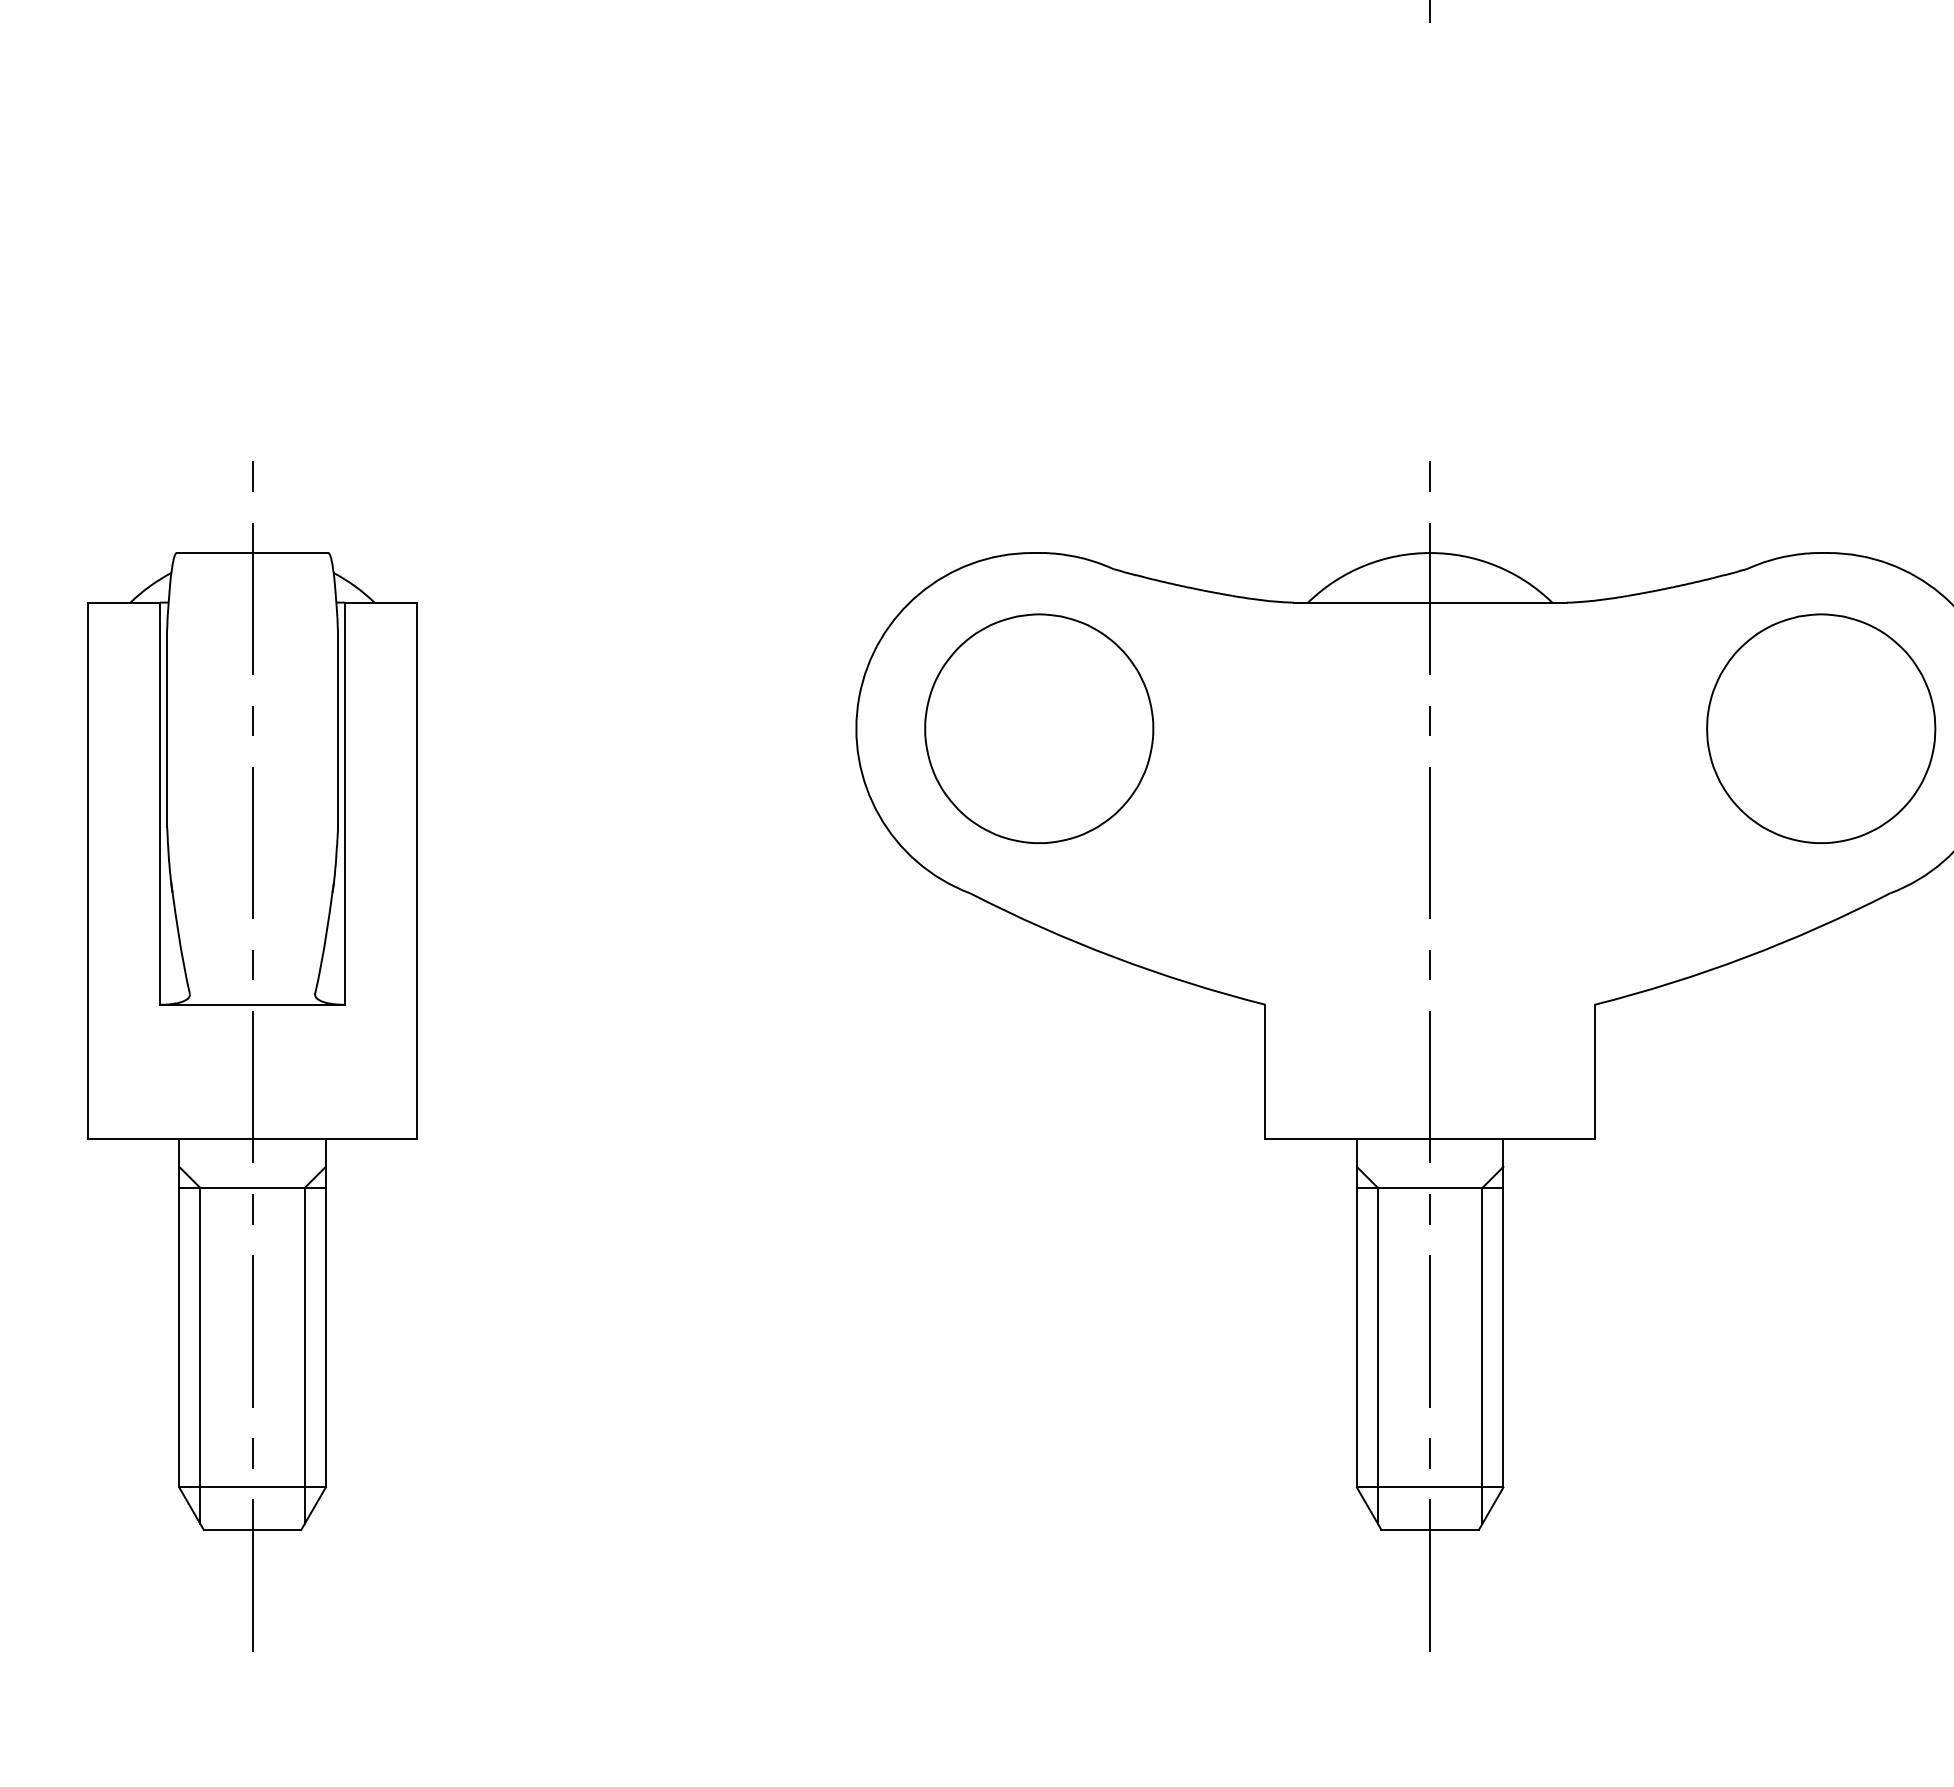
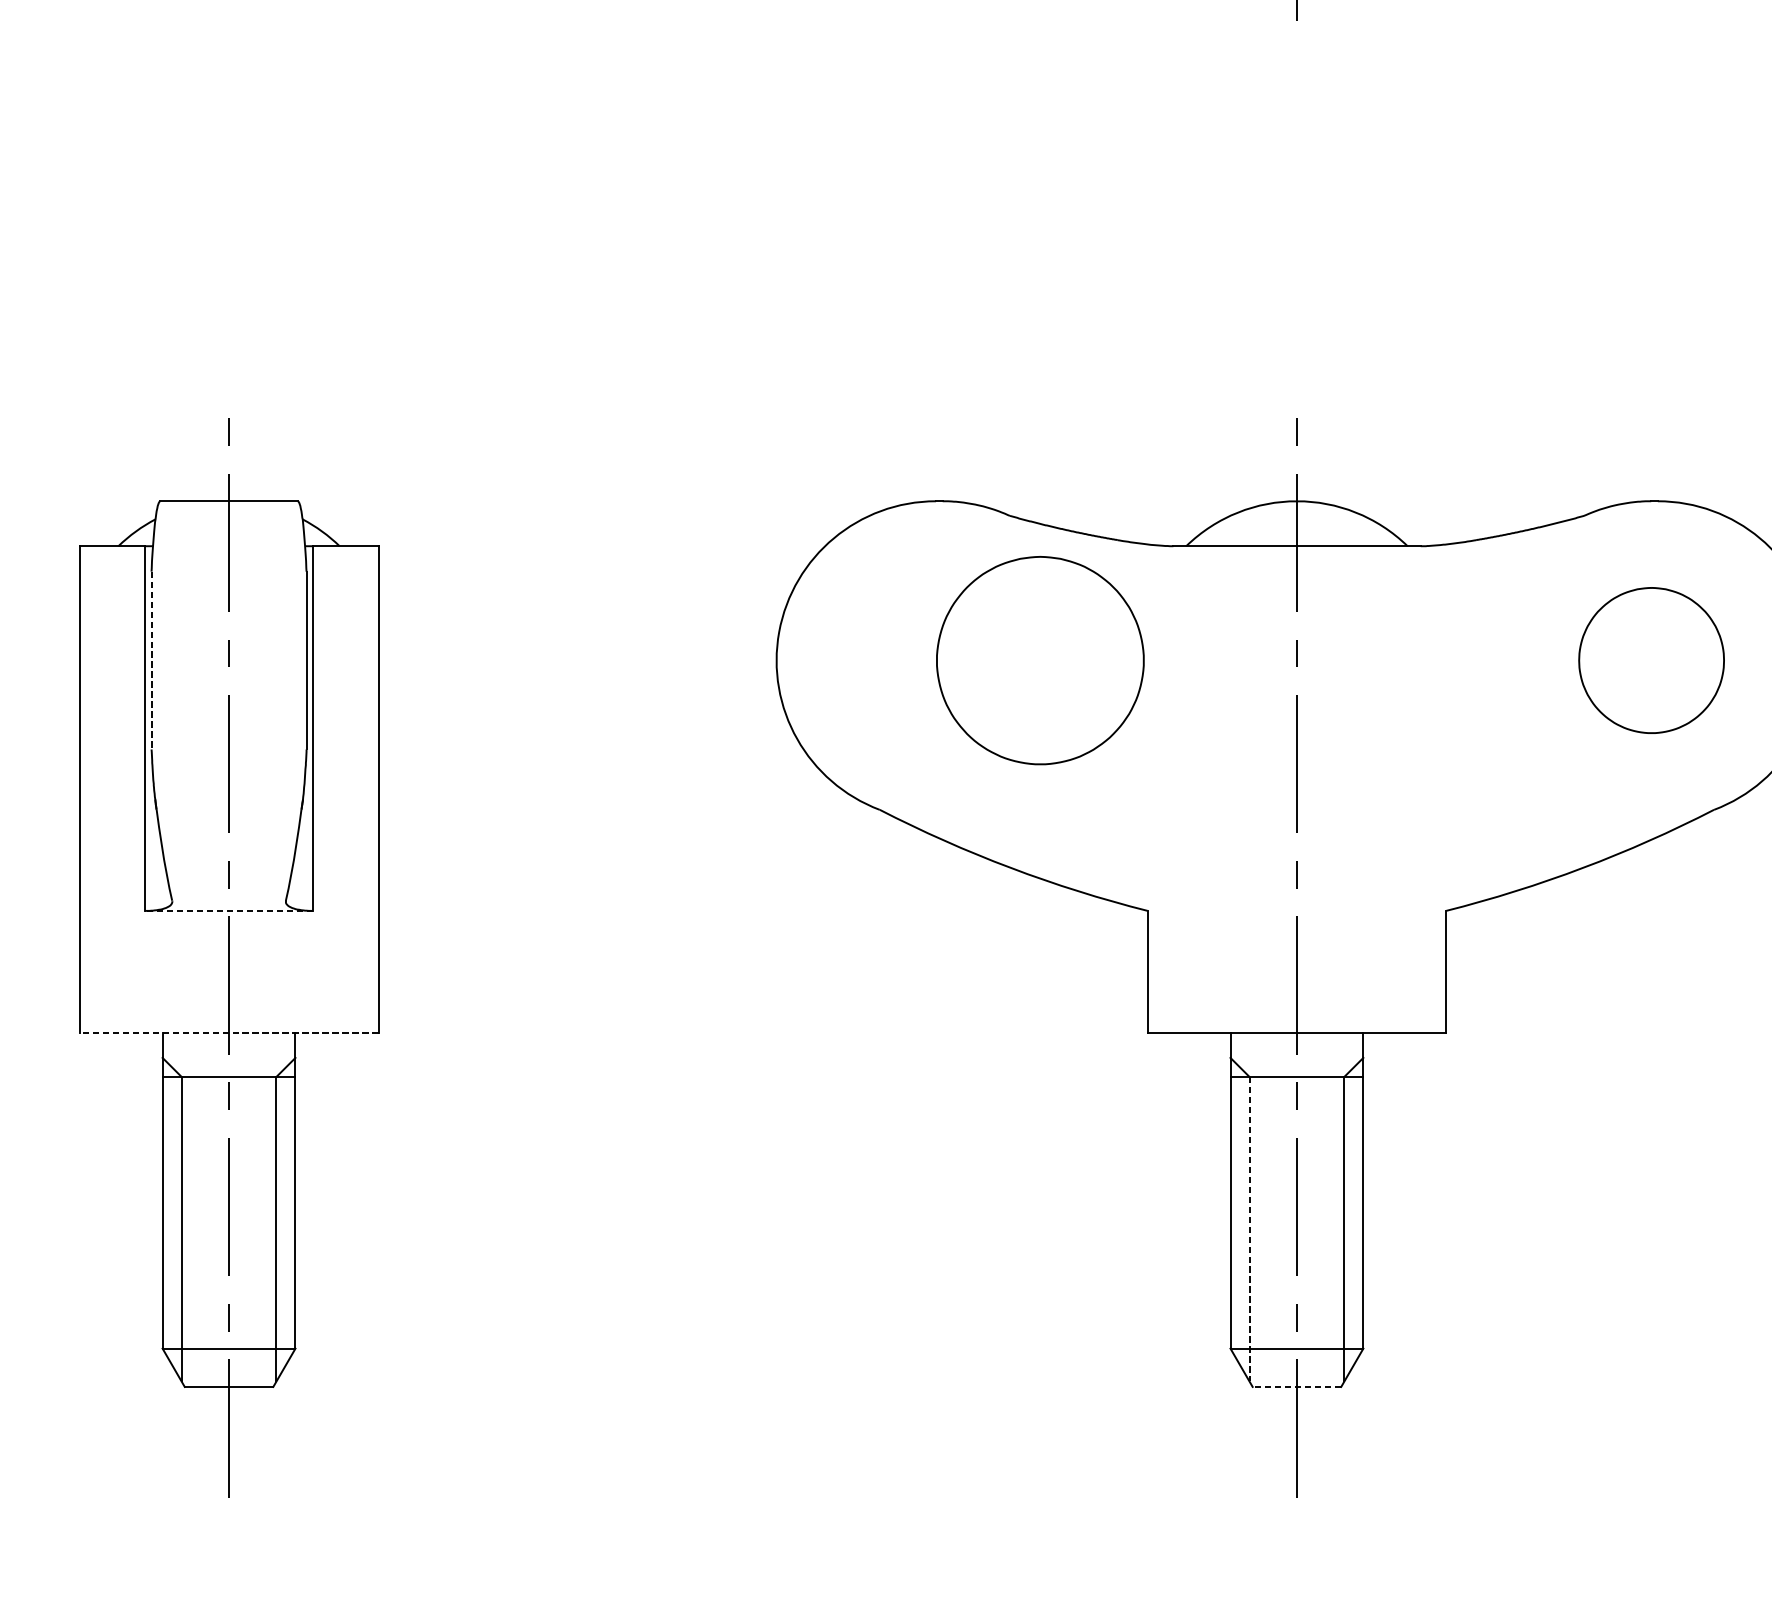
part: (1039, 728) -> (1040, 660), moved
part: (1821, 728) -> (1651, 660), size x0.7
line: (167, 729) -> (151, 661), solid -> dashed
line: (252, 1004) -> (229, 910), solid -> dashed
line: (252, 1139) -> (229, 1033), solid -> dashed
line: (1377, 1355) -> (1249, 1228), solid -> dashed
line: (1430, 1529) -> (1297, 1386), solid -> dashed

